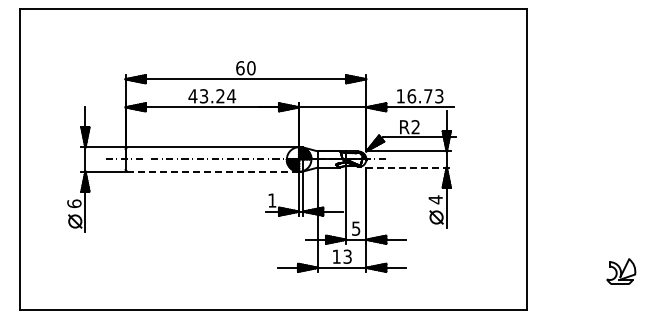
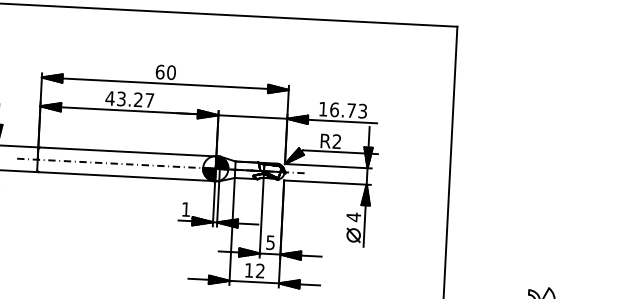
text: (231, 96) -> (149, 100), 43.24 -> 43.27
line: (409, 167) -> (328, 182), dashed -> solid
line: (213, 171) -> (127, 176), dashed -> solid
text: (347, 256) -> (260, 270), 13 -> 12

